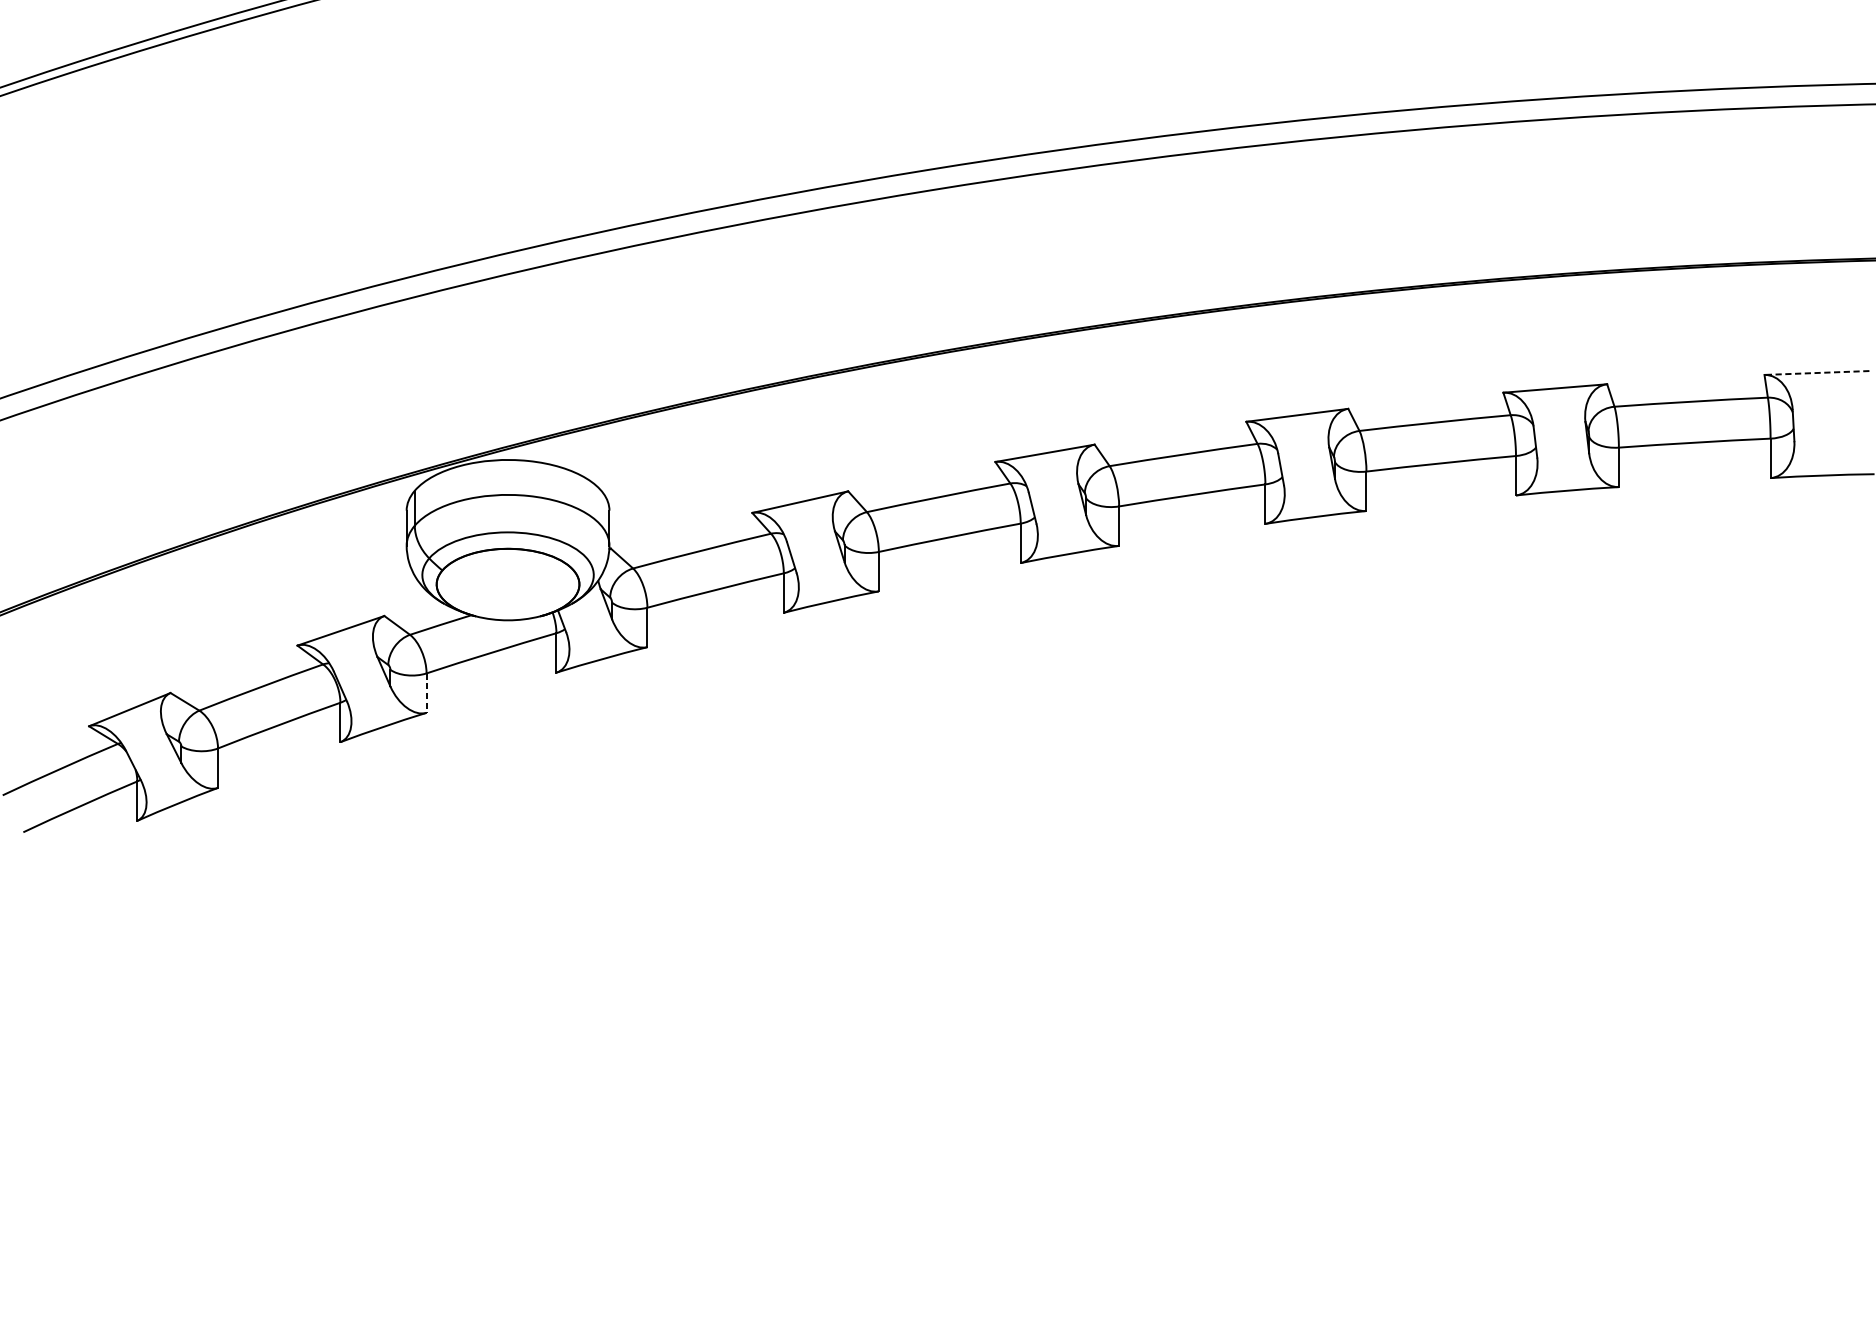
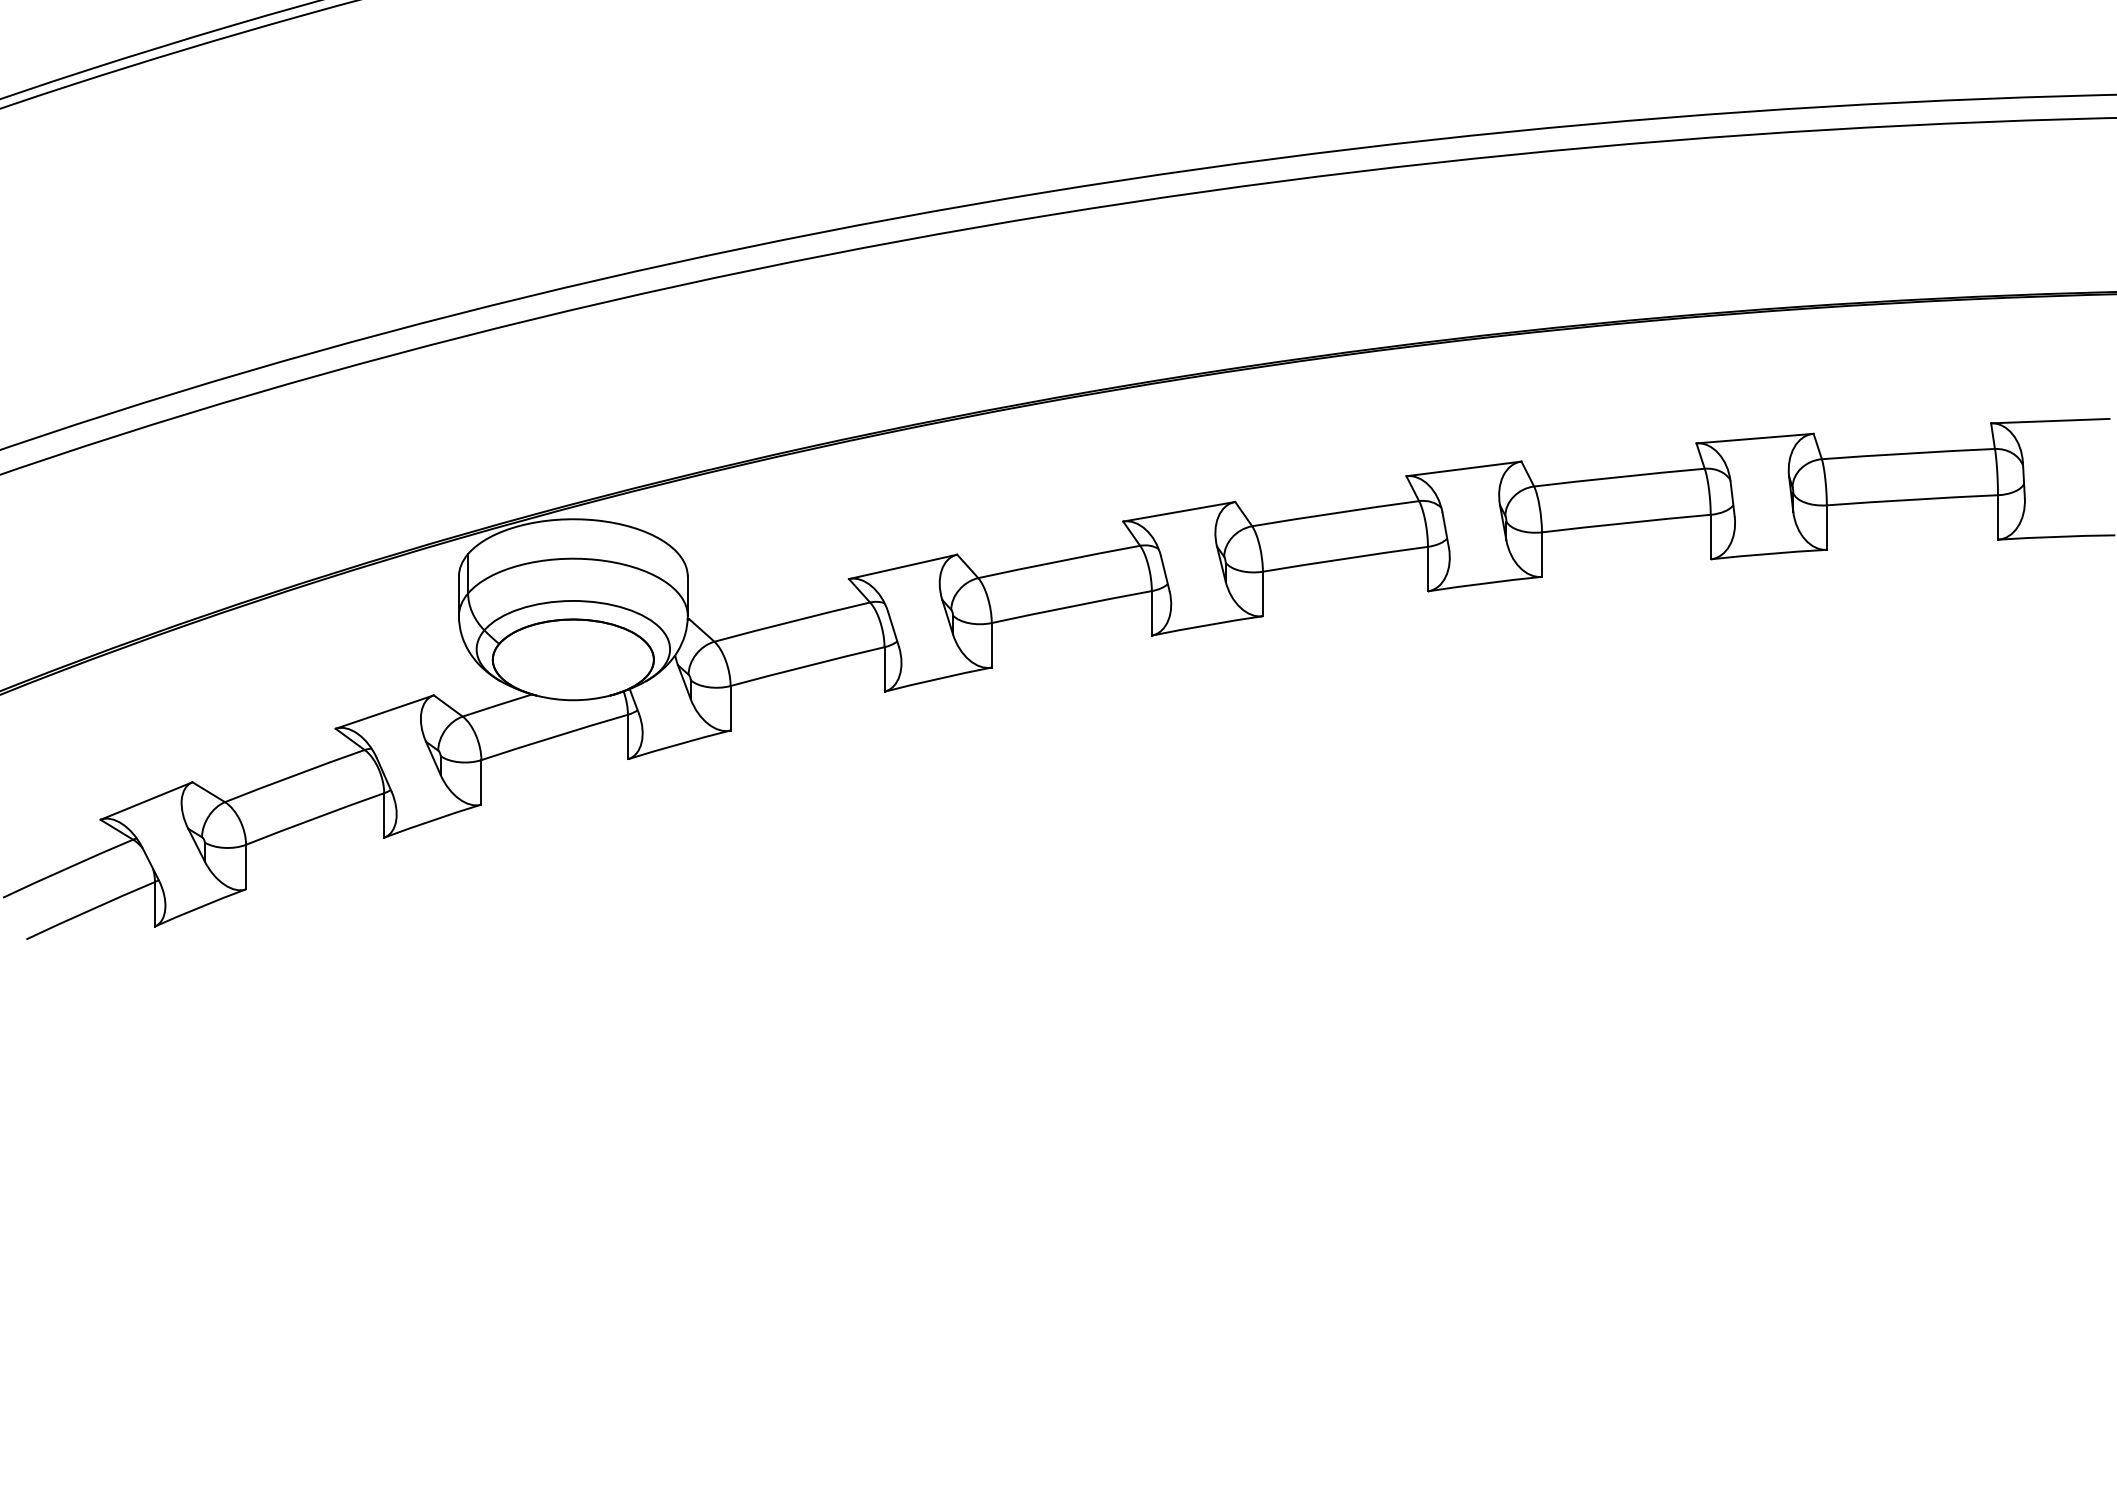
line: (1816, 373) -> (2049, 421), dashed -> solid
line: (426, 693) -> (481, 782), dashed -> solid

